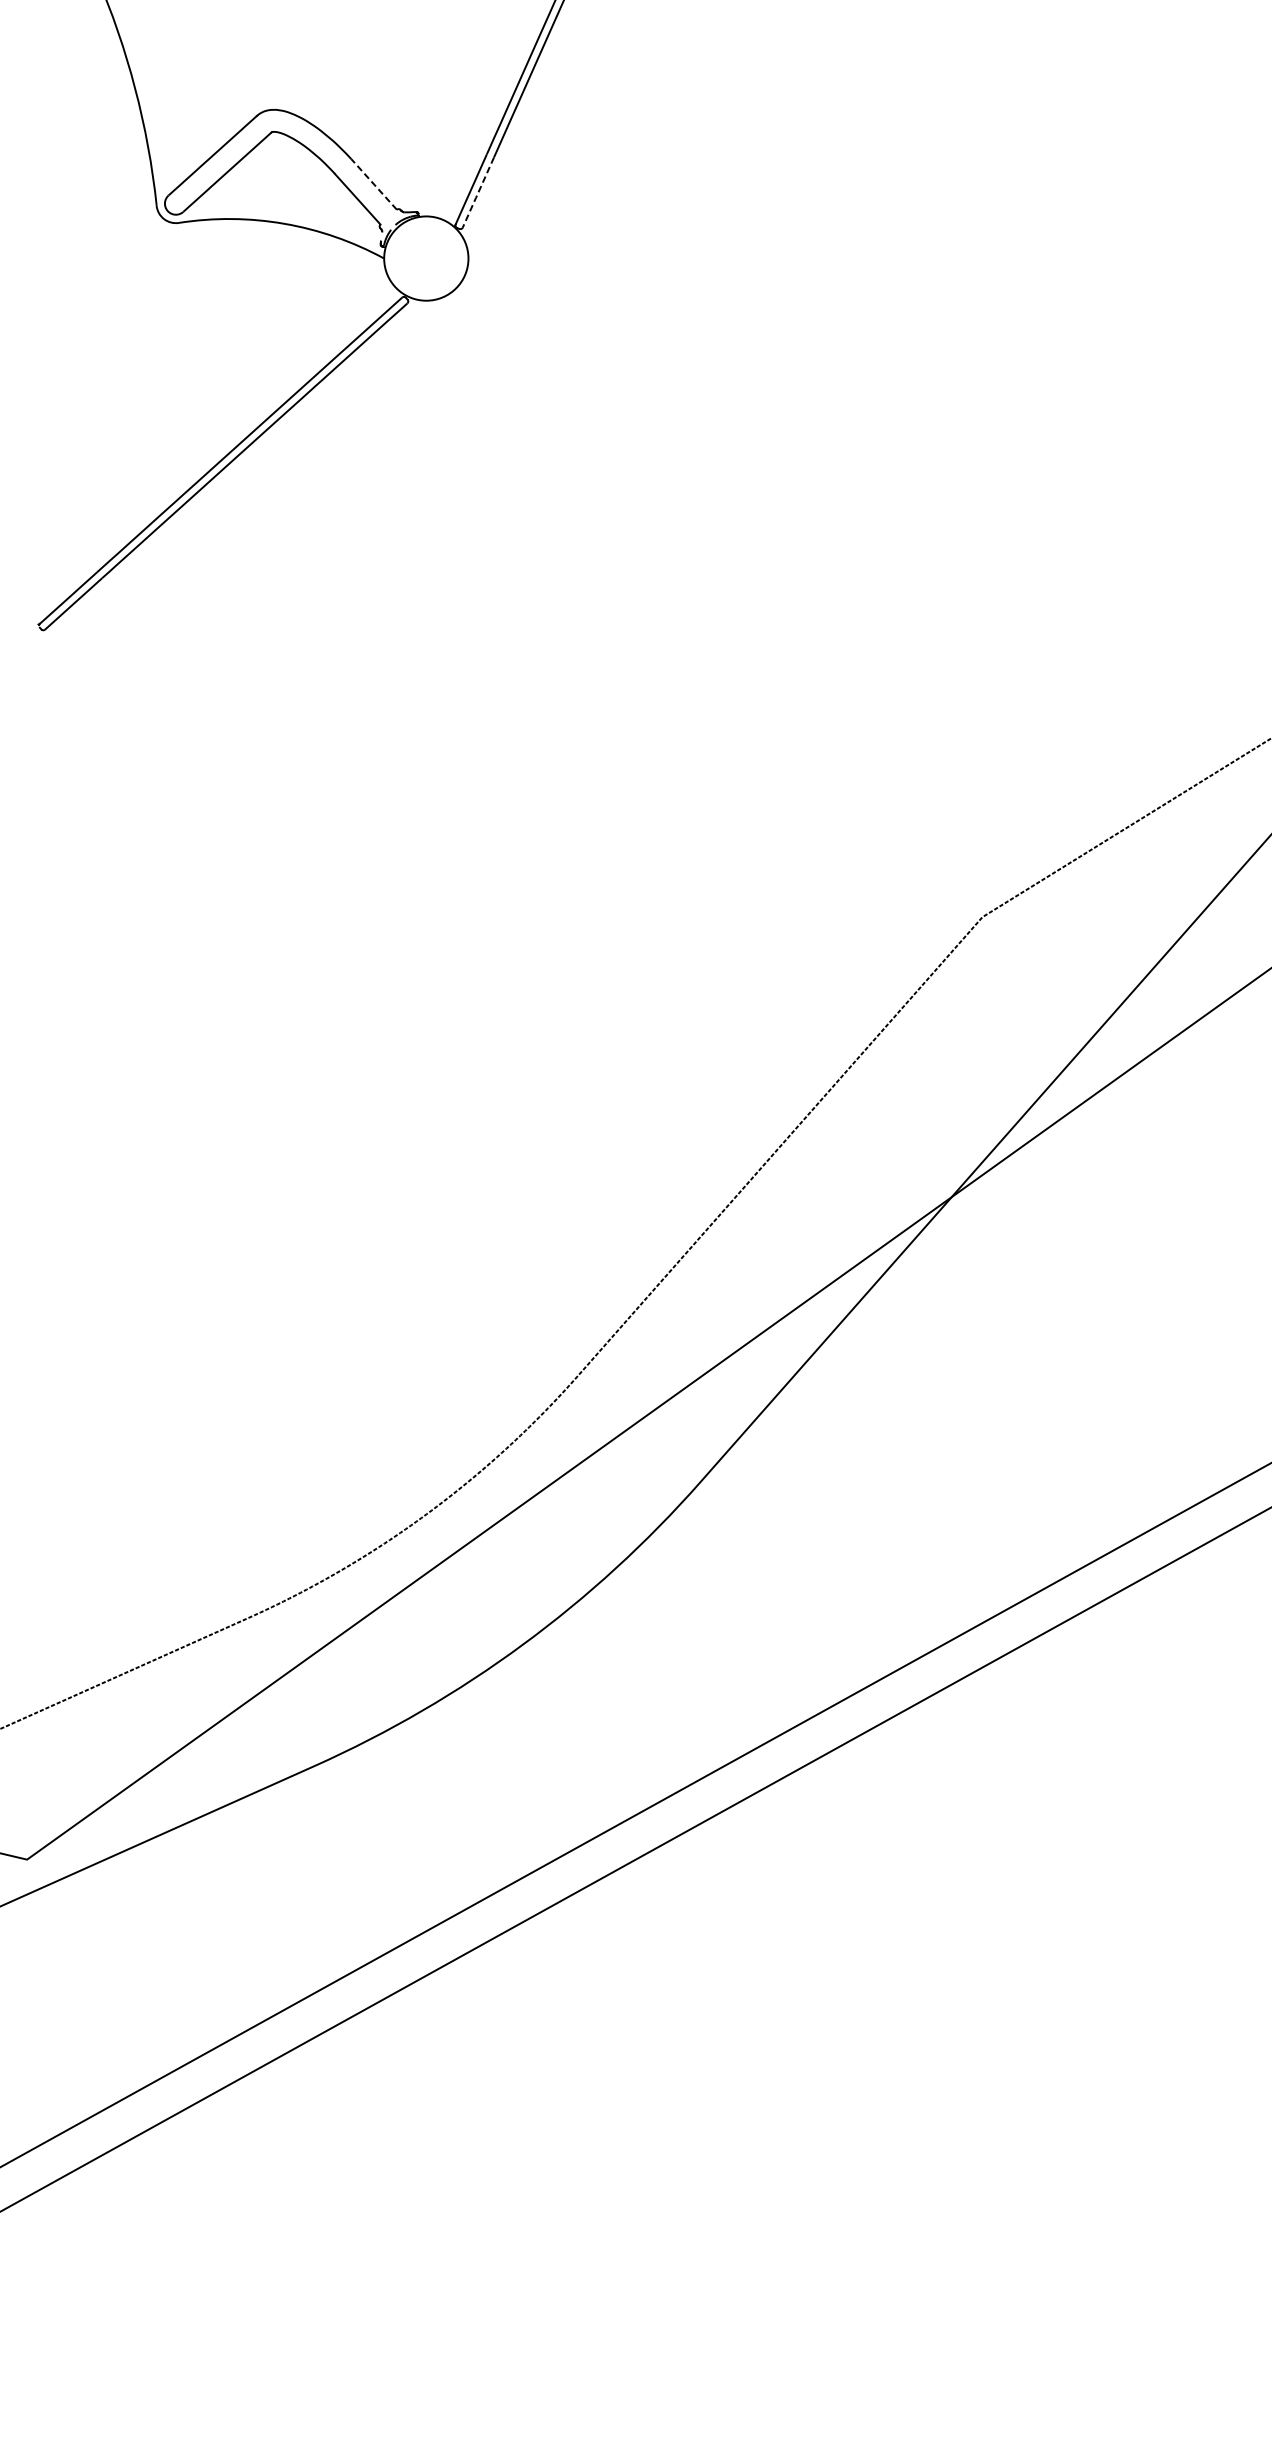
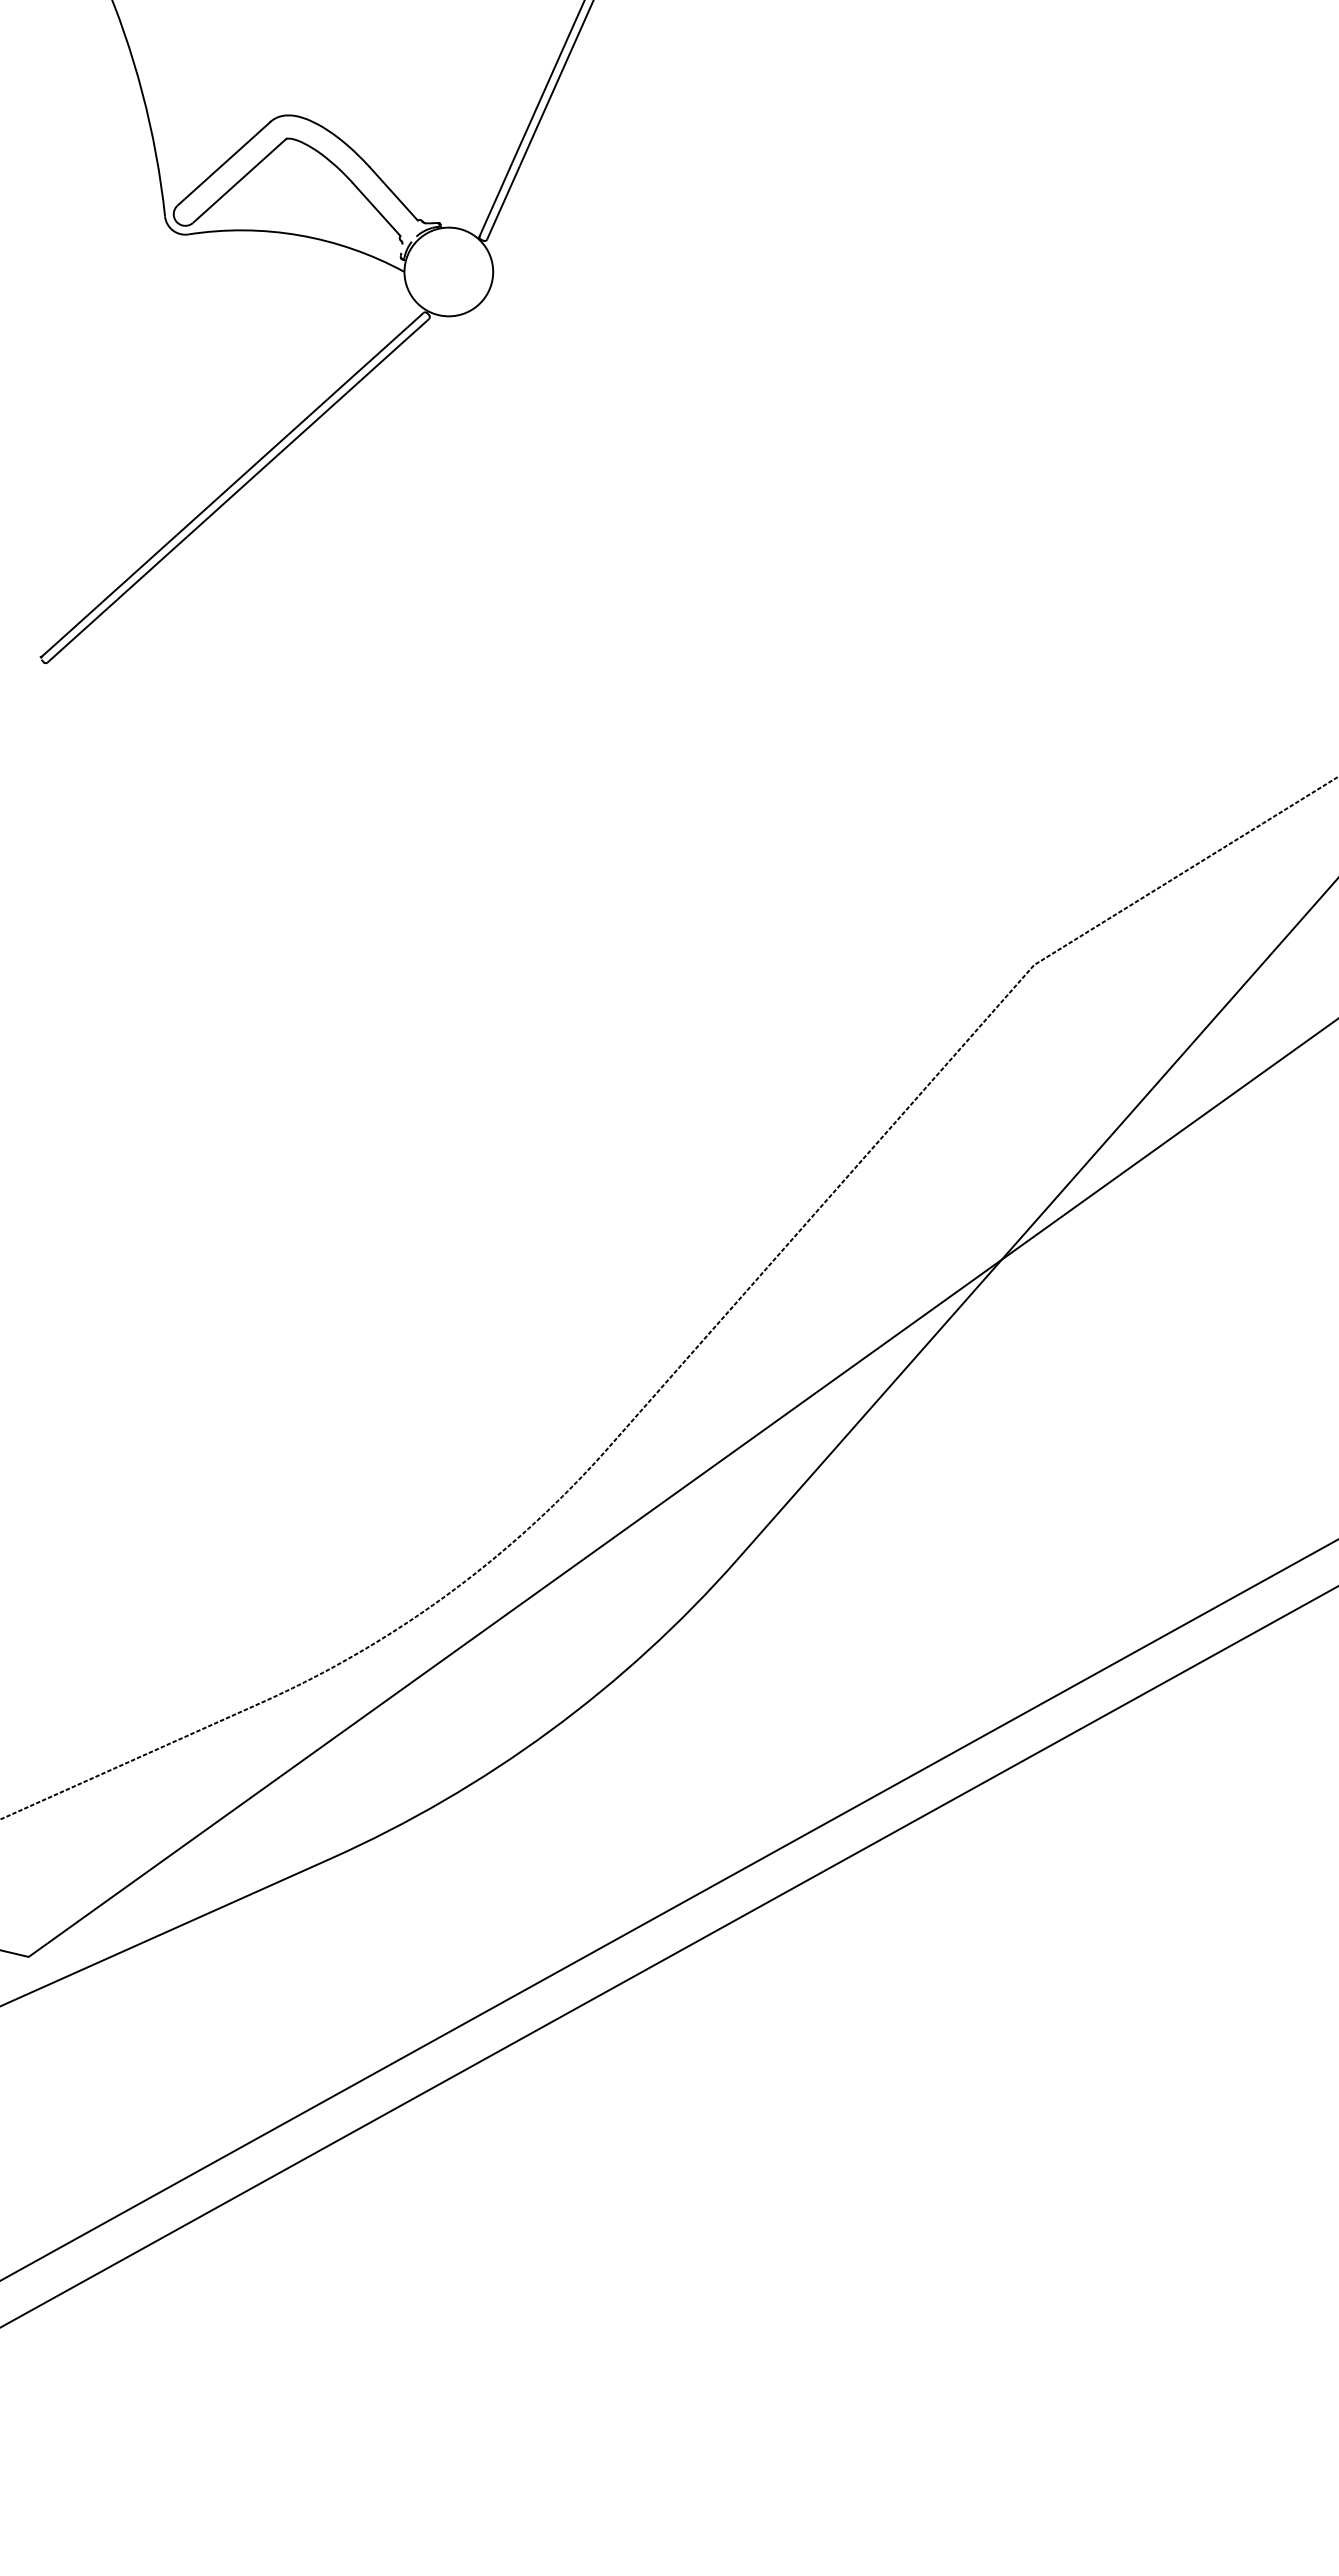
line: (373, 184) -> (393, 193), dashed -> solid
line: (478, 193) -> (503, 203), dashed -> solid

